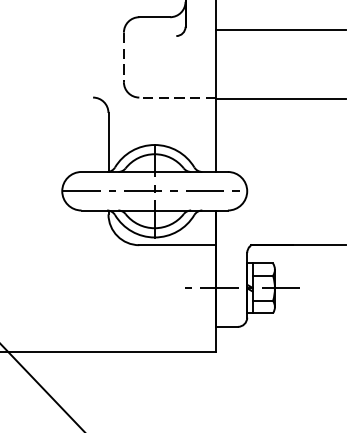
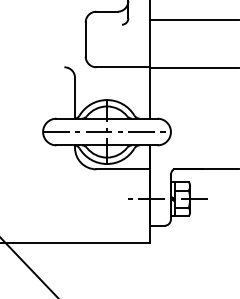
line: (123, 58) -> (85, 40), dashed -> solid
line: (178, 97) -> (123, 67), dashed -> solid

